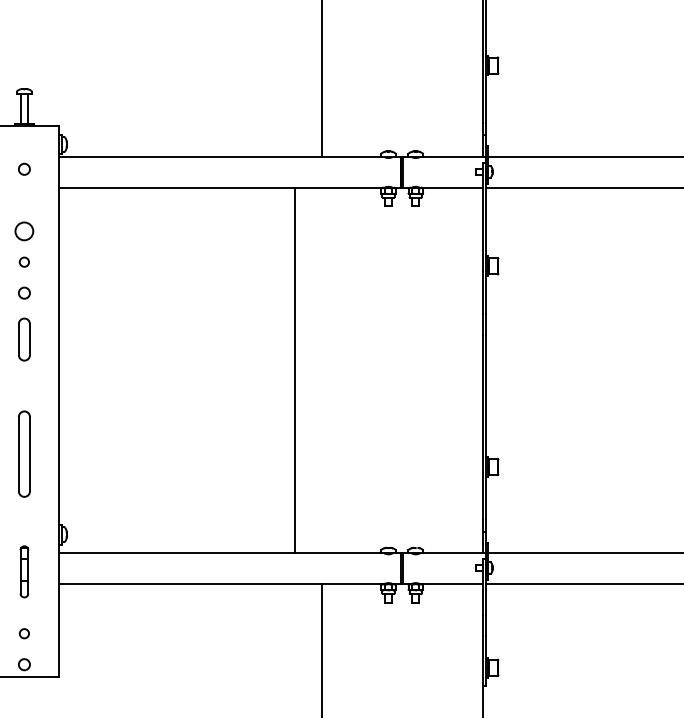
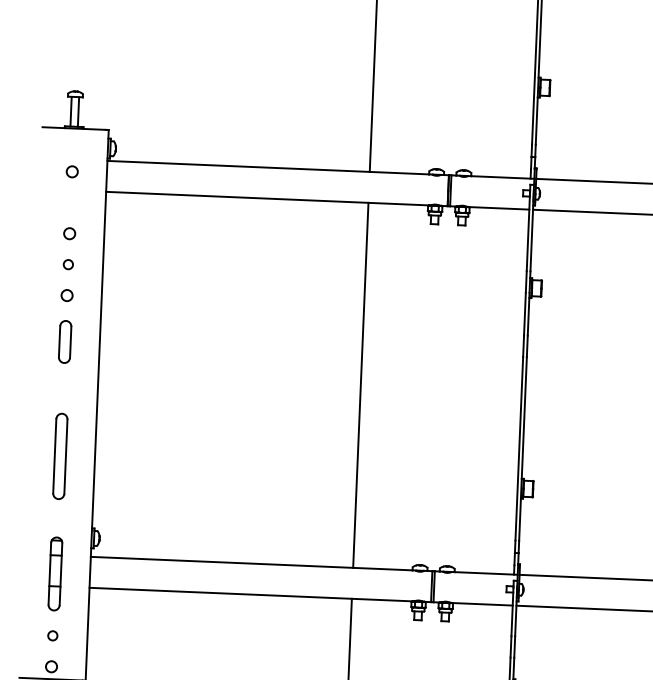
circle: (24, 230) -> (69, 232), size x0.62
line: (294, 370) -> (360, 385), moved
part: (24, 571) -> (55, 573), size x1.43

